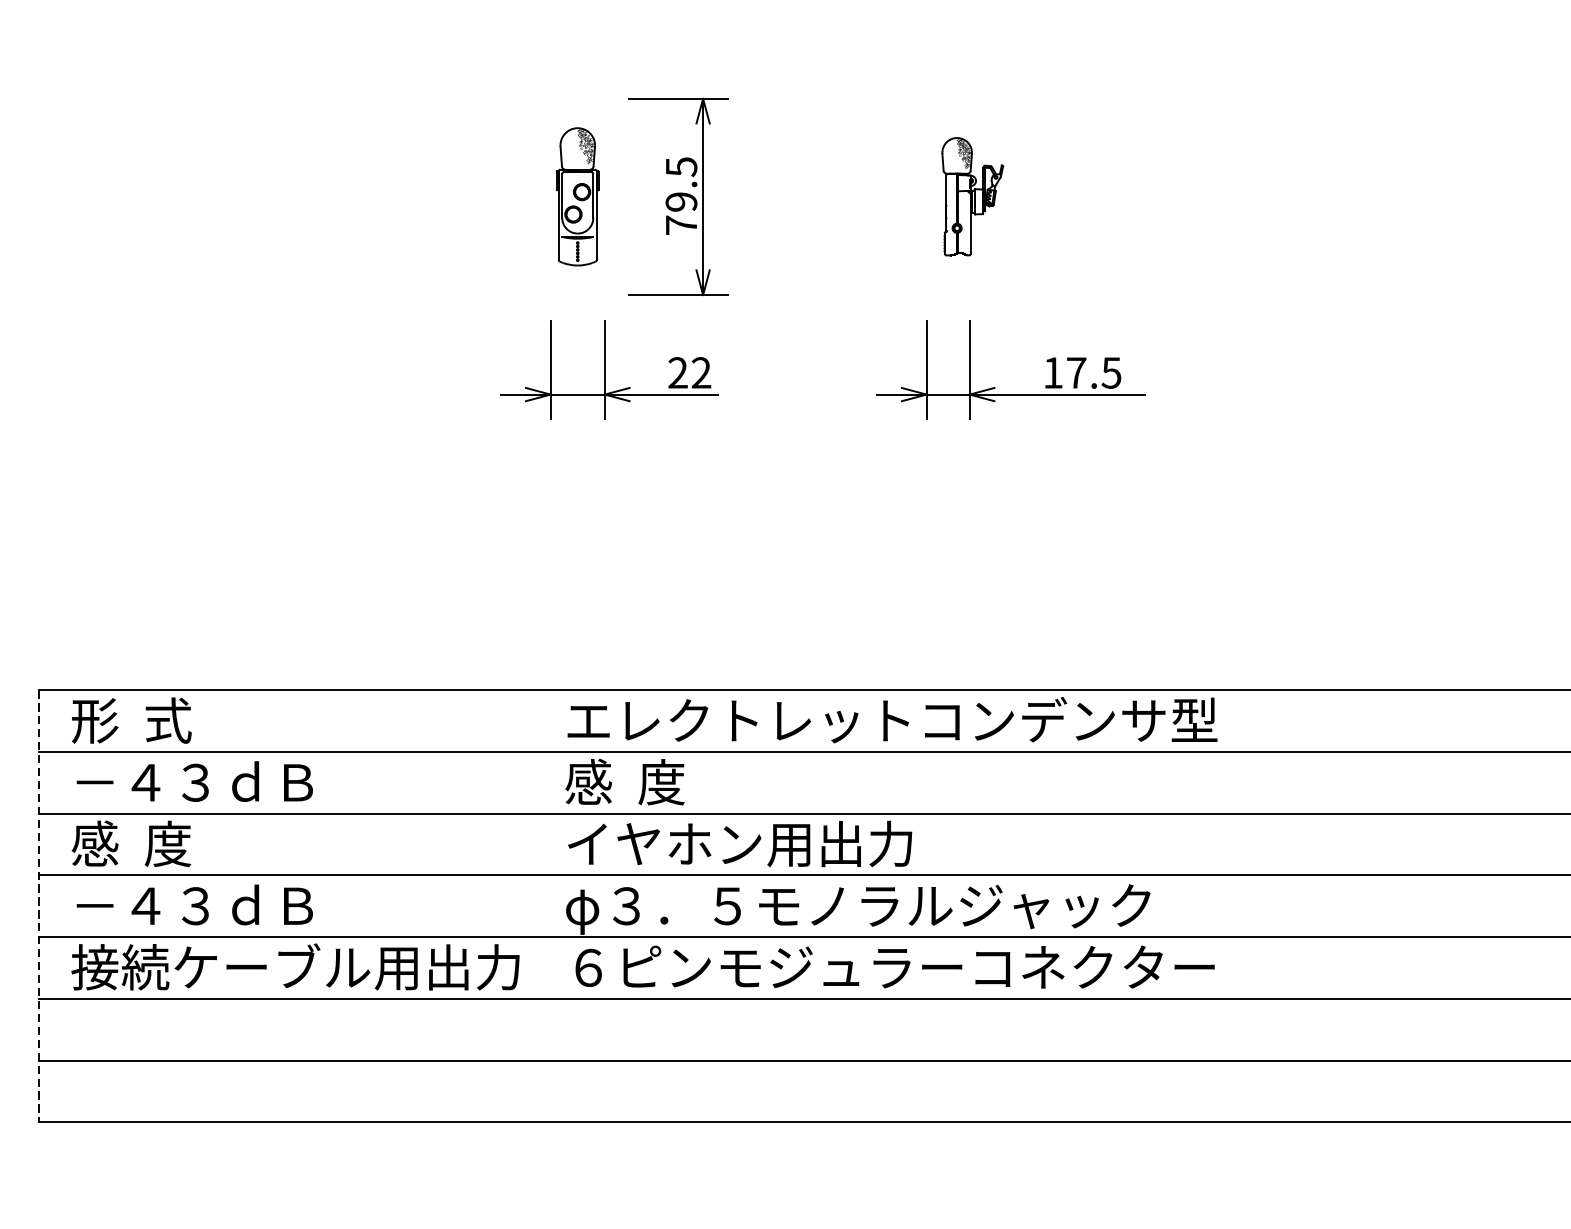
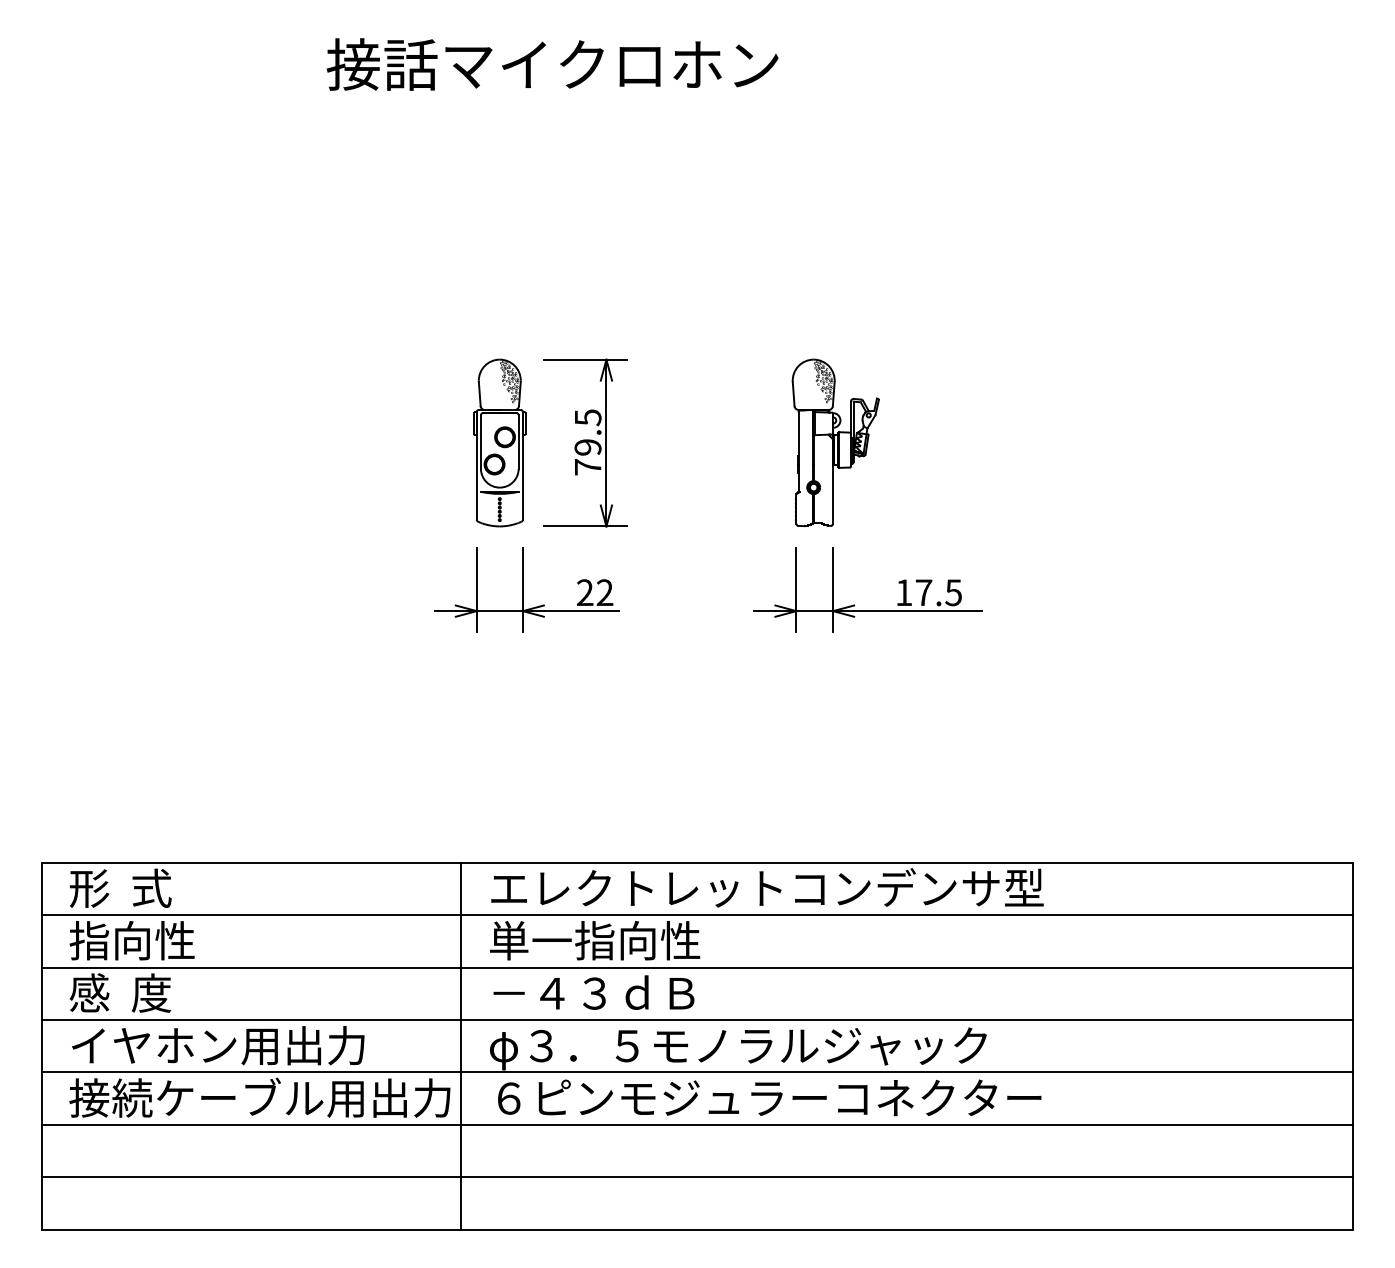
part: (577, 196) -> (499, 442), size x1.43
part: (972, 196) -> (835, 442), size x1.67
text: (191, 781) -> (171, 940), －４３ｄＢ -> 指向性
text: (689, 781) -> (594, 940), 感  度 -> 単一指向性
text: (739, 843) -> (637, 992), イヤホン用出力 -> －４３ｄＢ
text: (246, 905) -> (218, 1045), －４３ｄＢ -> イヤホン用出力
line: (532, 905) -> (461, 1045), added
line: (38, 906) -> (41, 1046), dashed -> solid

